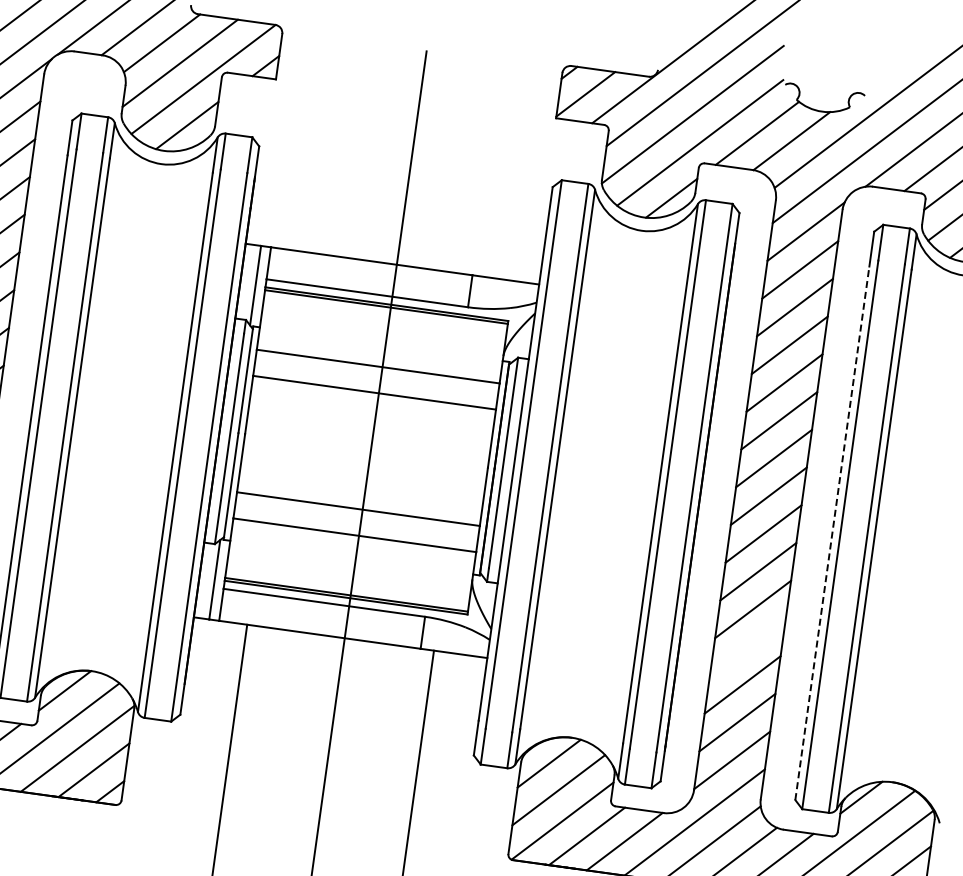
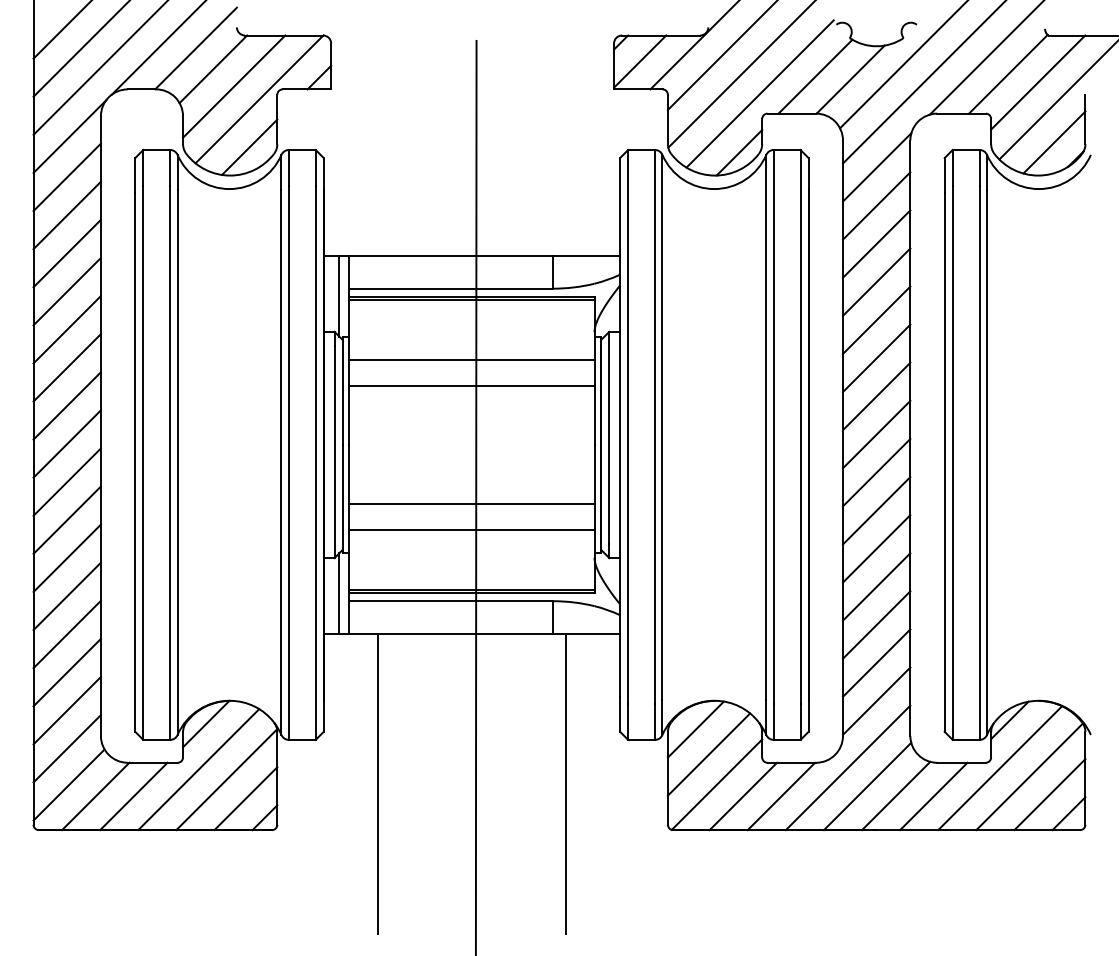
line: (832, 533) -> (944, 462), dashed -> solid
line: (747, 646) -> (876, 586), added

